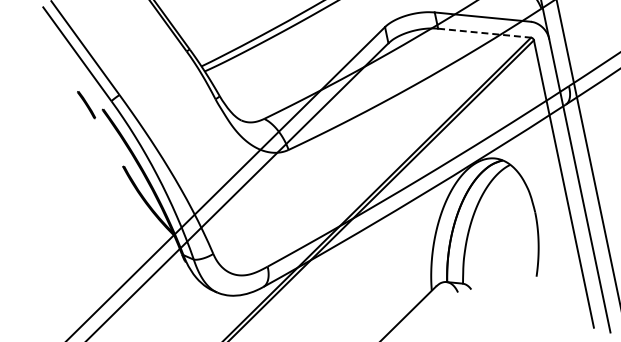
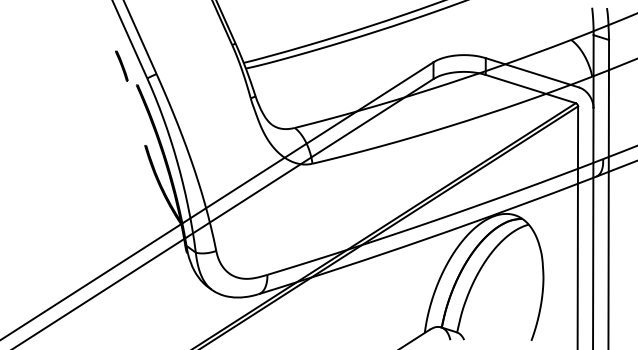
line: (485, 33) -> (531, 89), dashed -> solid
line: (86, 104) -> (121, 65), moved

